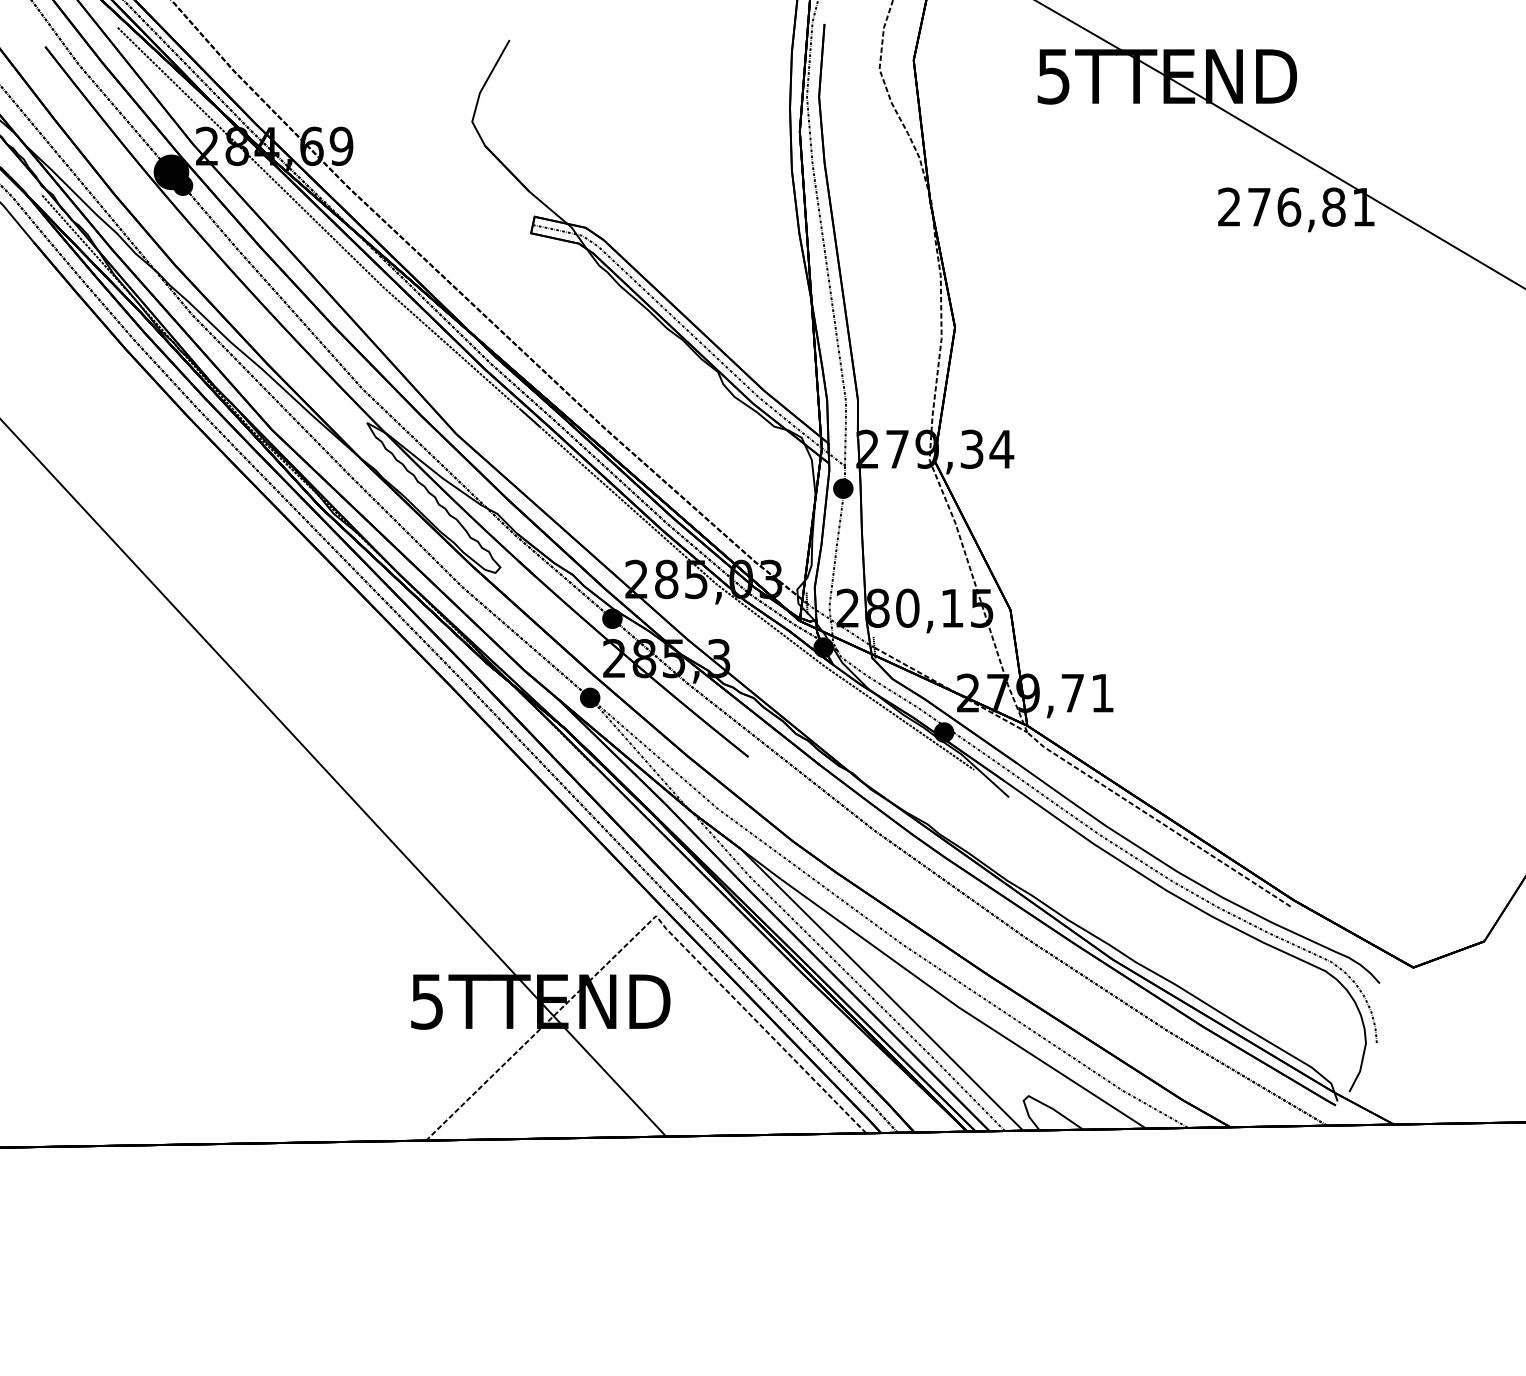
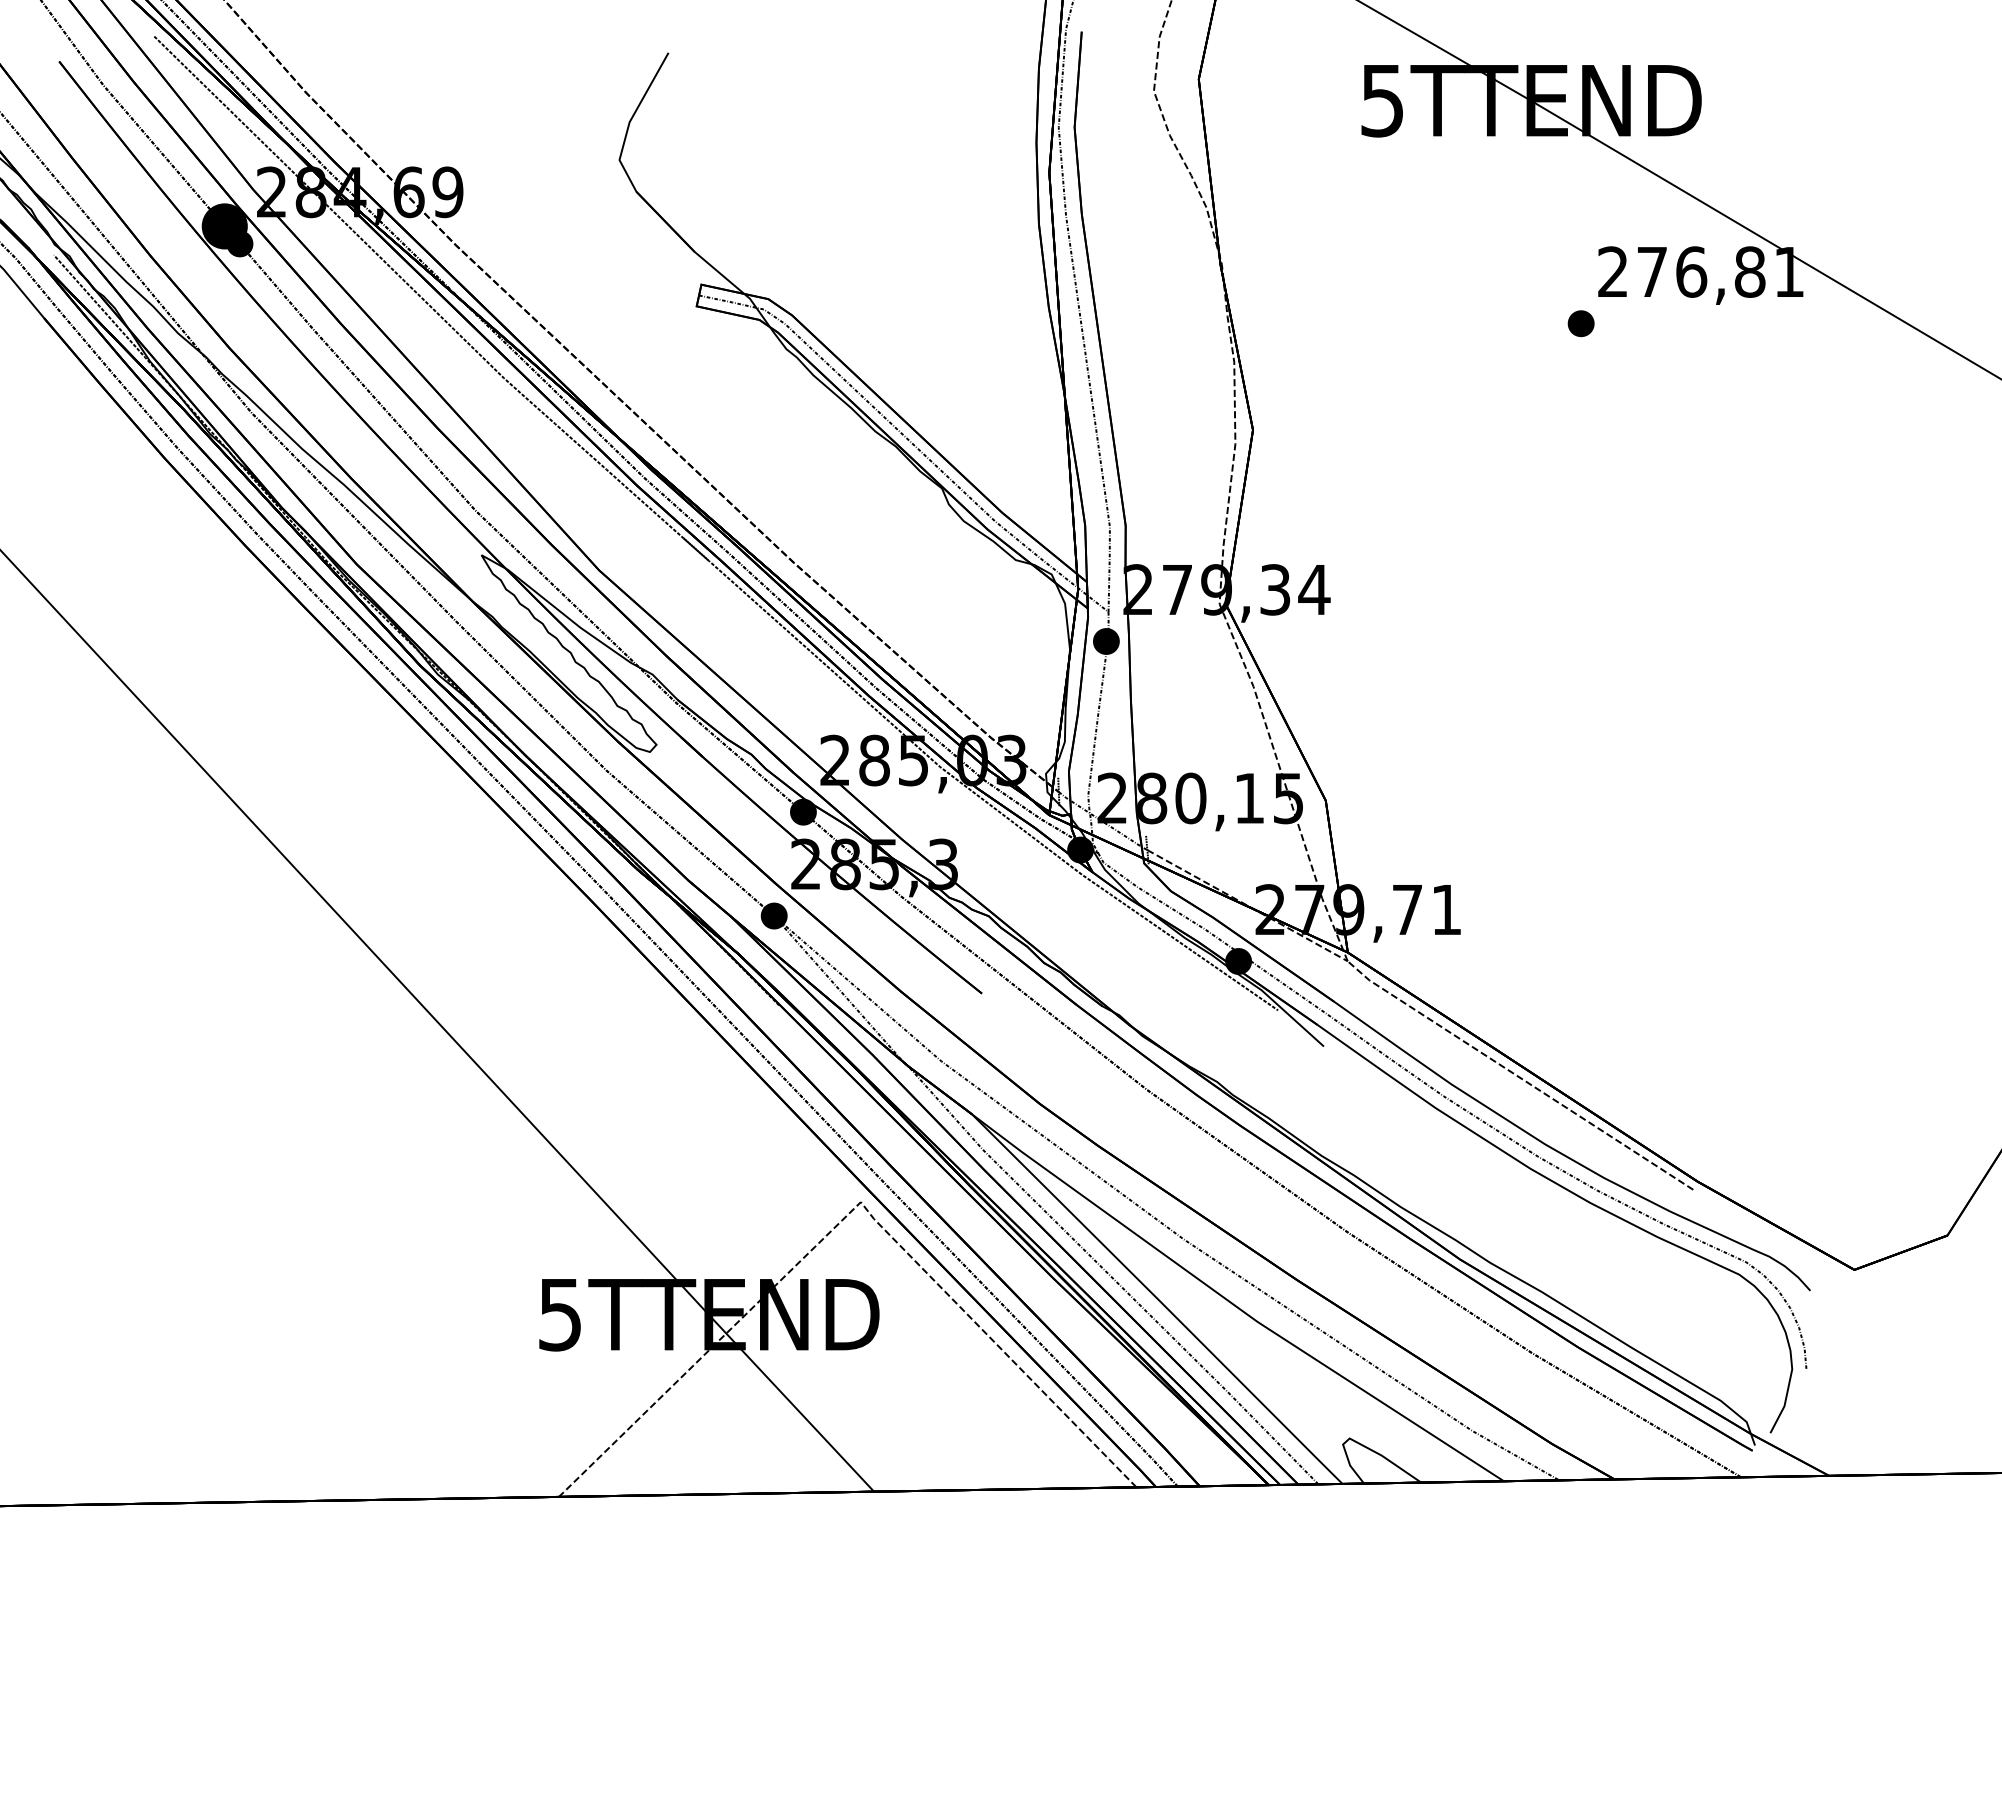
part: (1204, 246) -> (1580, 323), added

